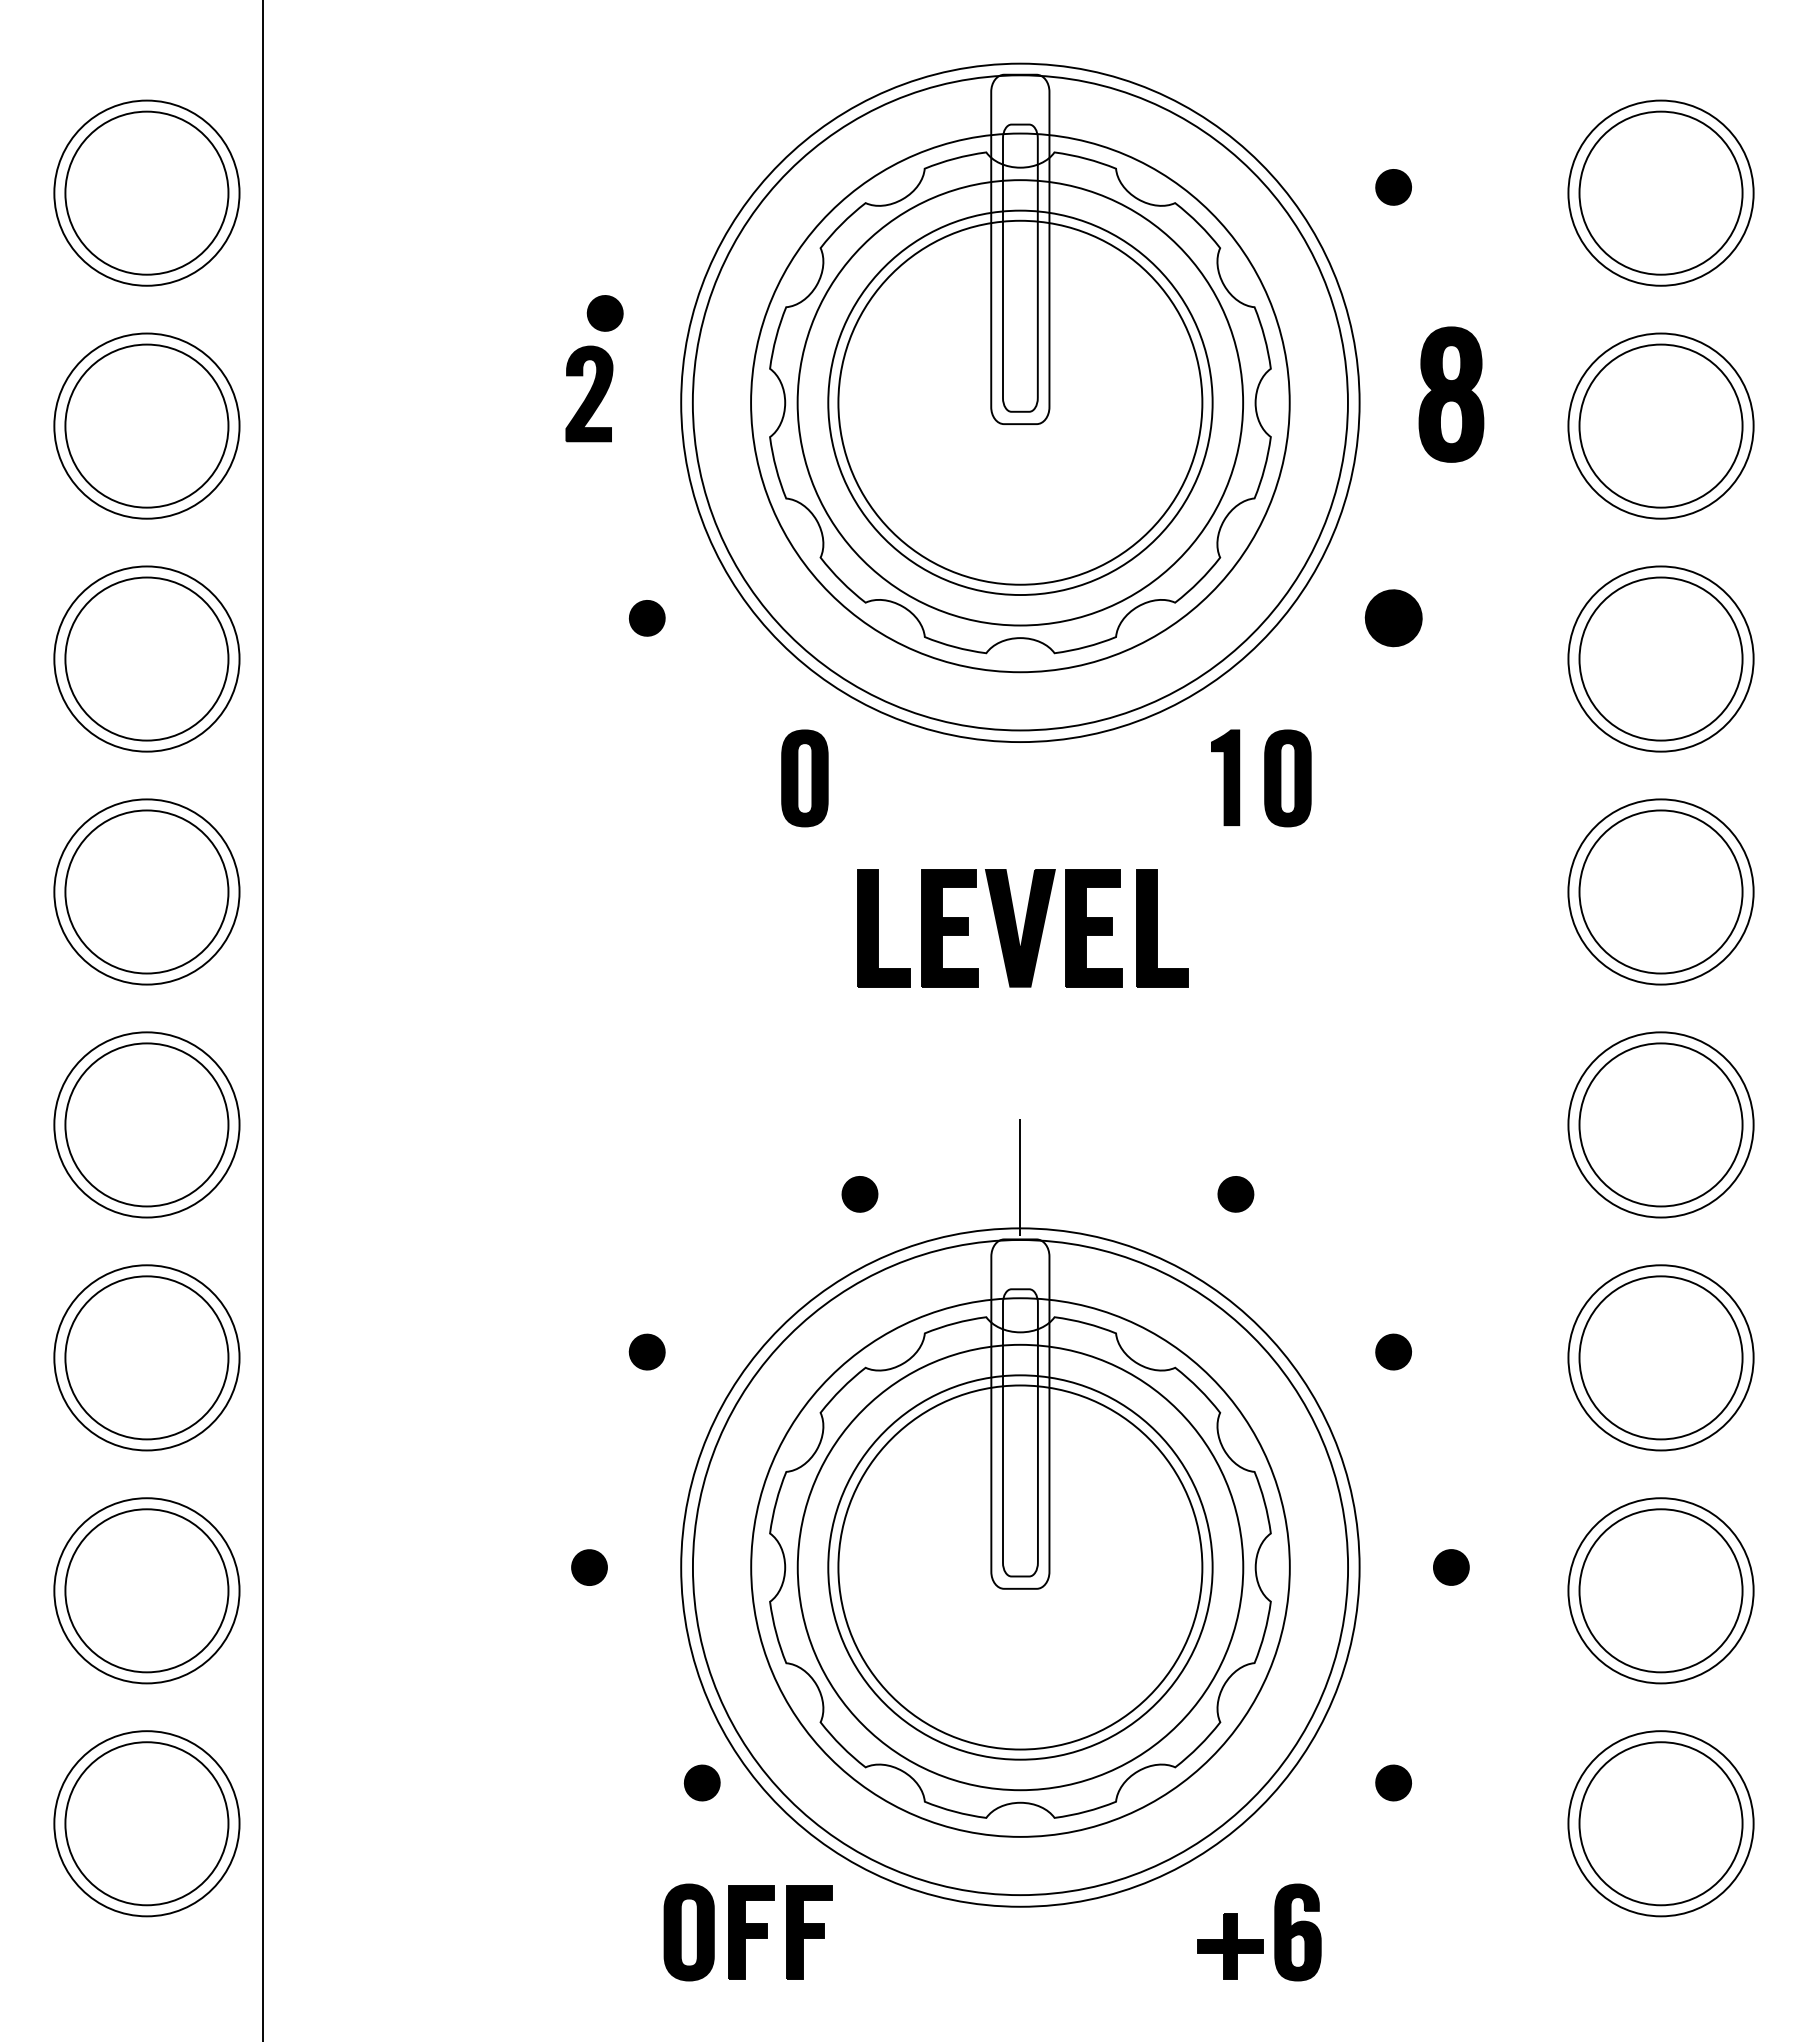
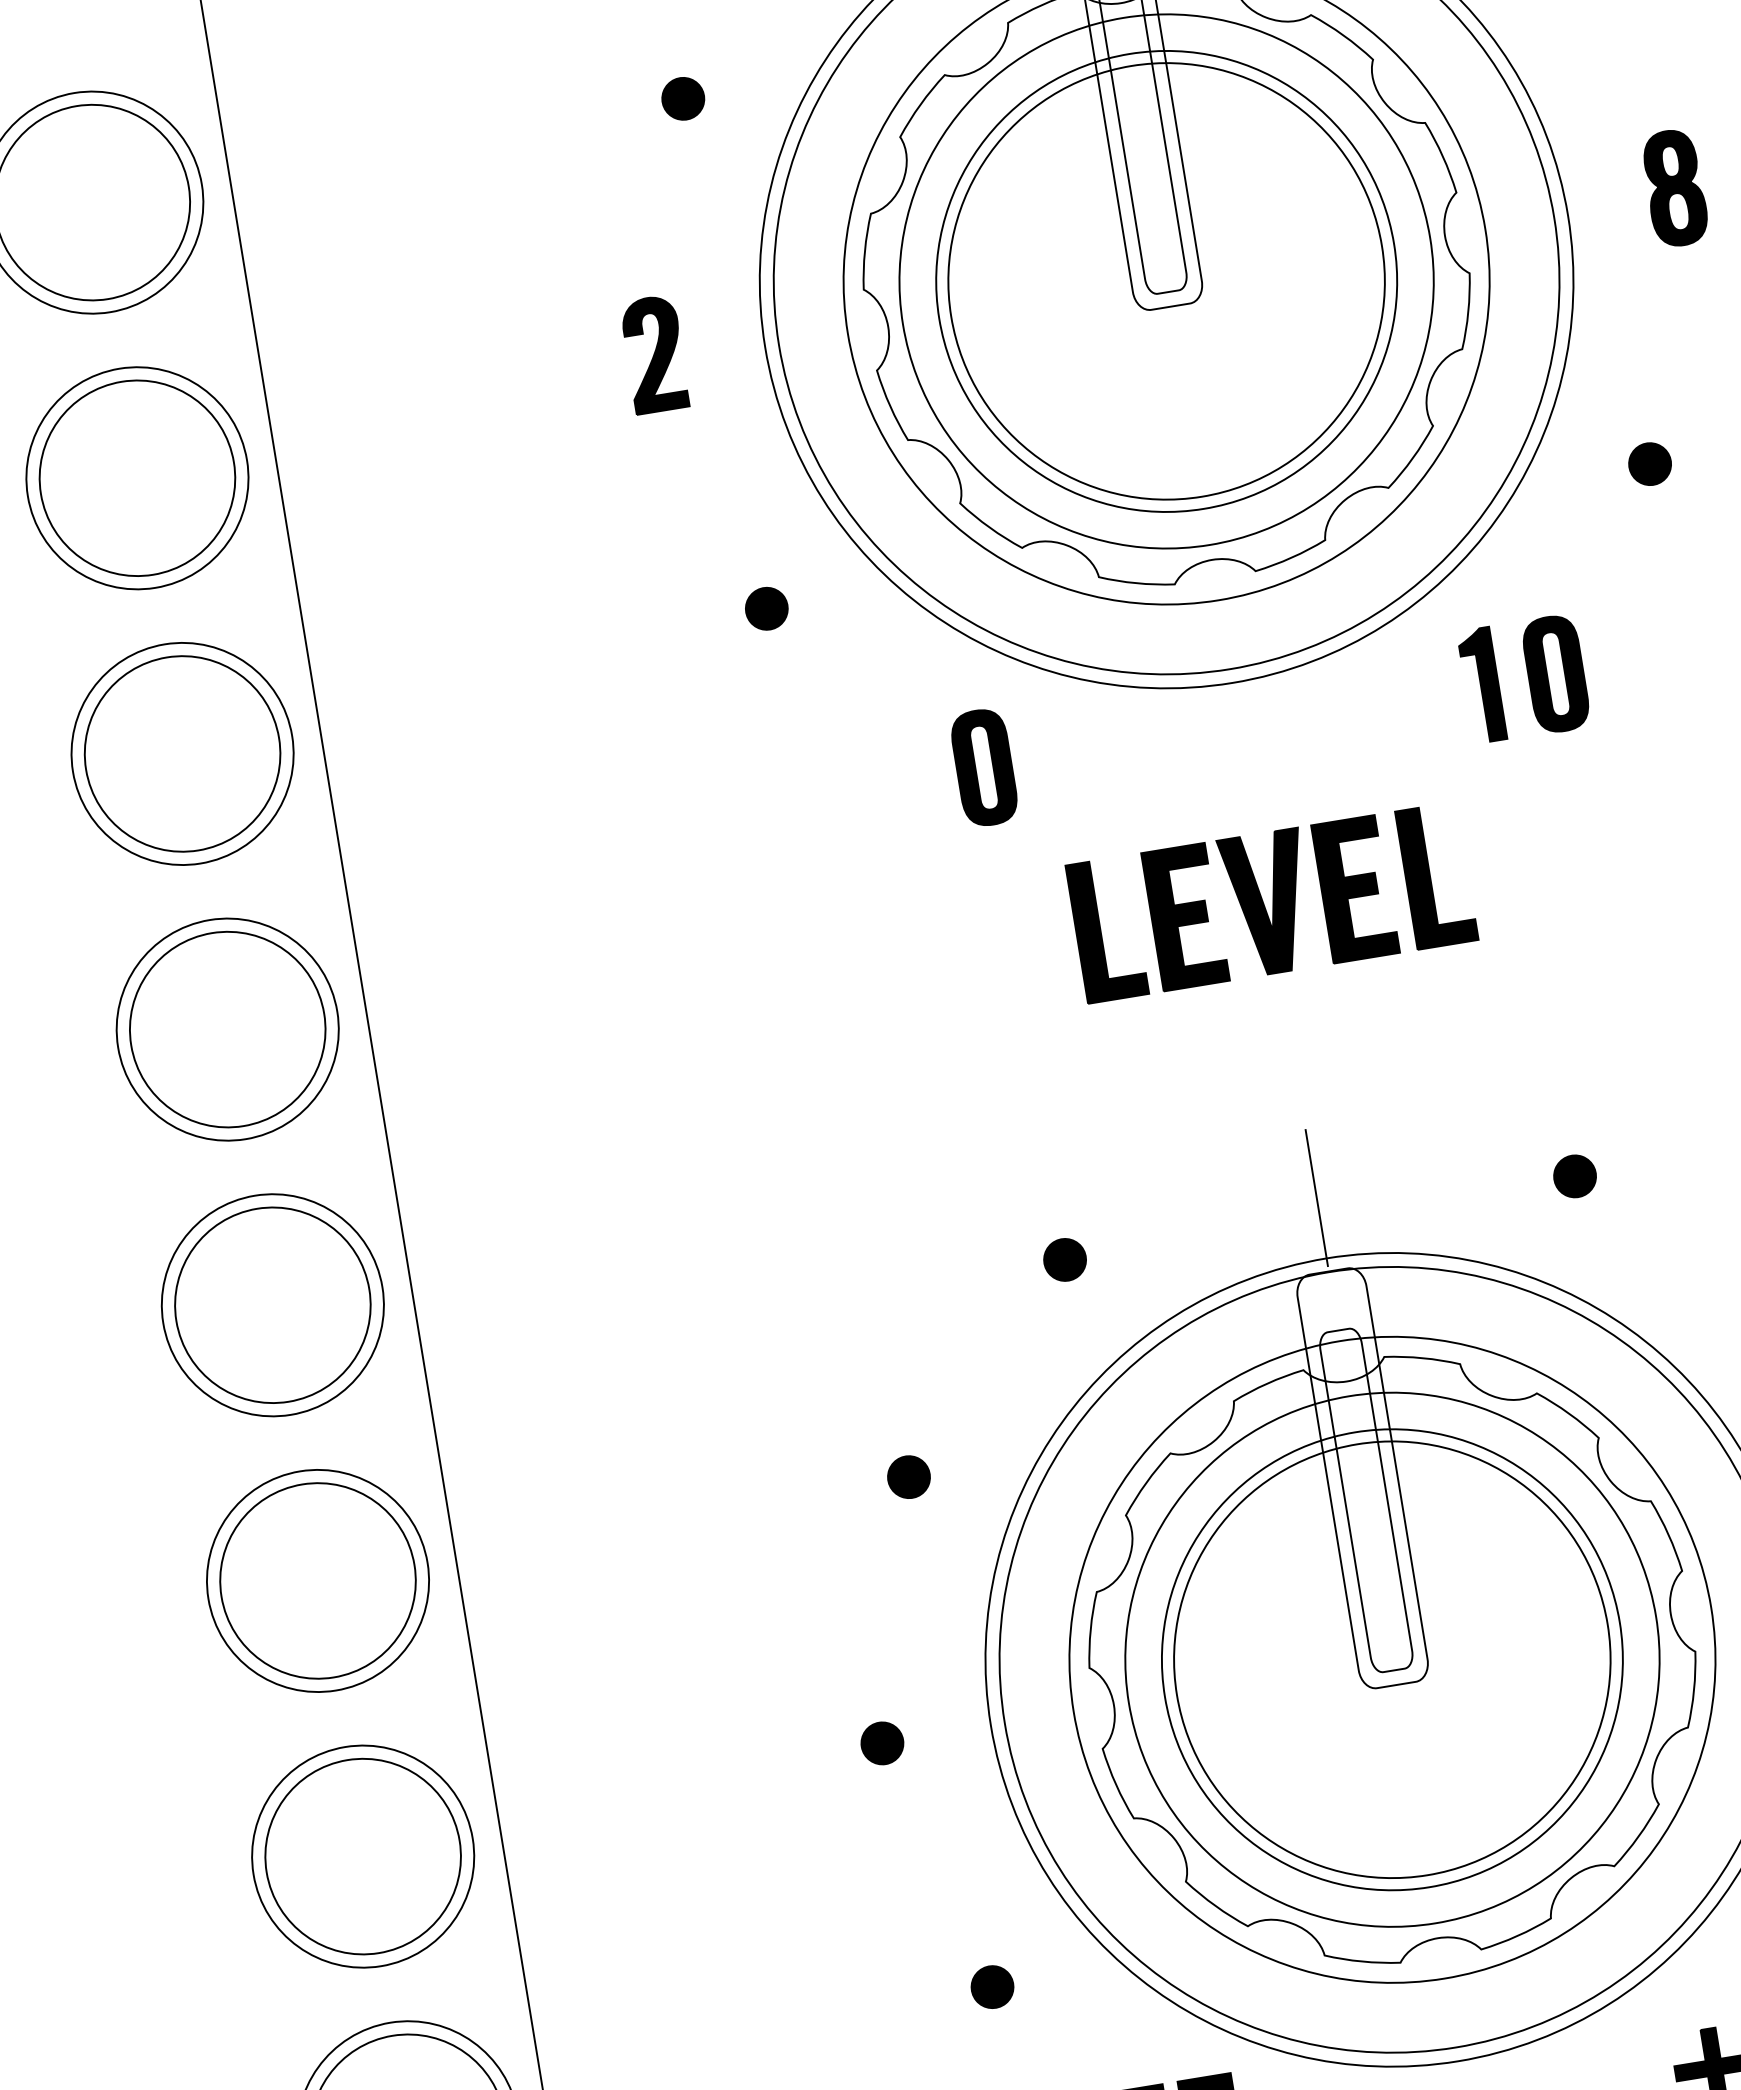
part: (604, 313) -> (682, 99), moved
part: (1450, 394) -> (1674, 188), size x0.71
part: (1393, 618) -> (1649, 464), size x0.62
part: (859, 1194) -> (1064, 1260), moved
part: (701, 1782) -> (991, 1986), moved

